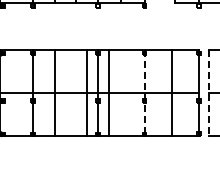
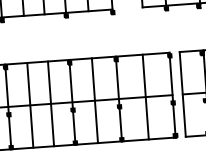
line: (87, 92) -> (51, 103), moved
line: (108, 92) -> (94, 100), moved
line: (144, 93) -> (118, 99), dashed -> solid
line: (209, 93) -> (183, 94), dashed -> solid

